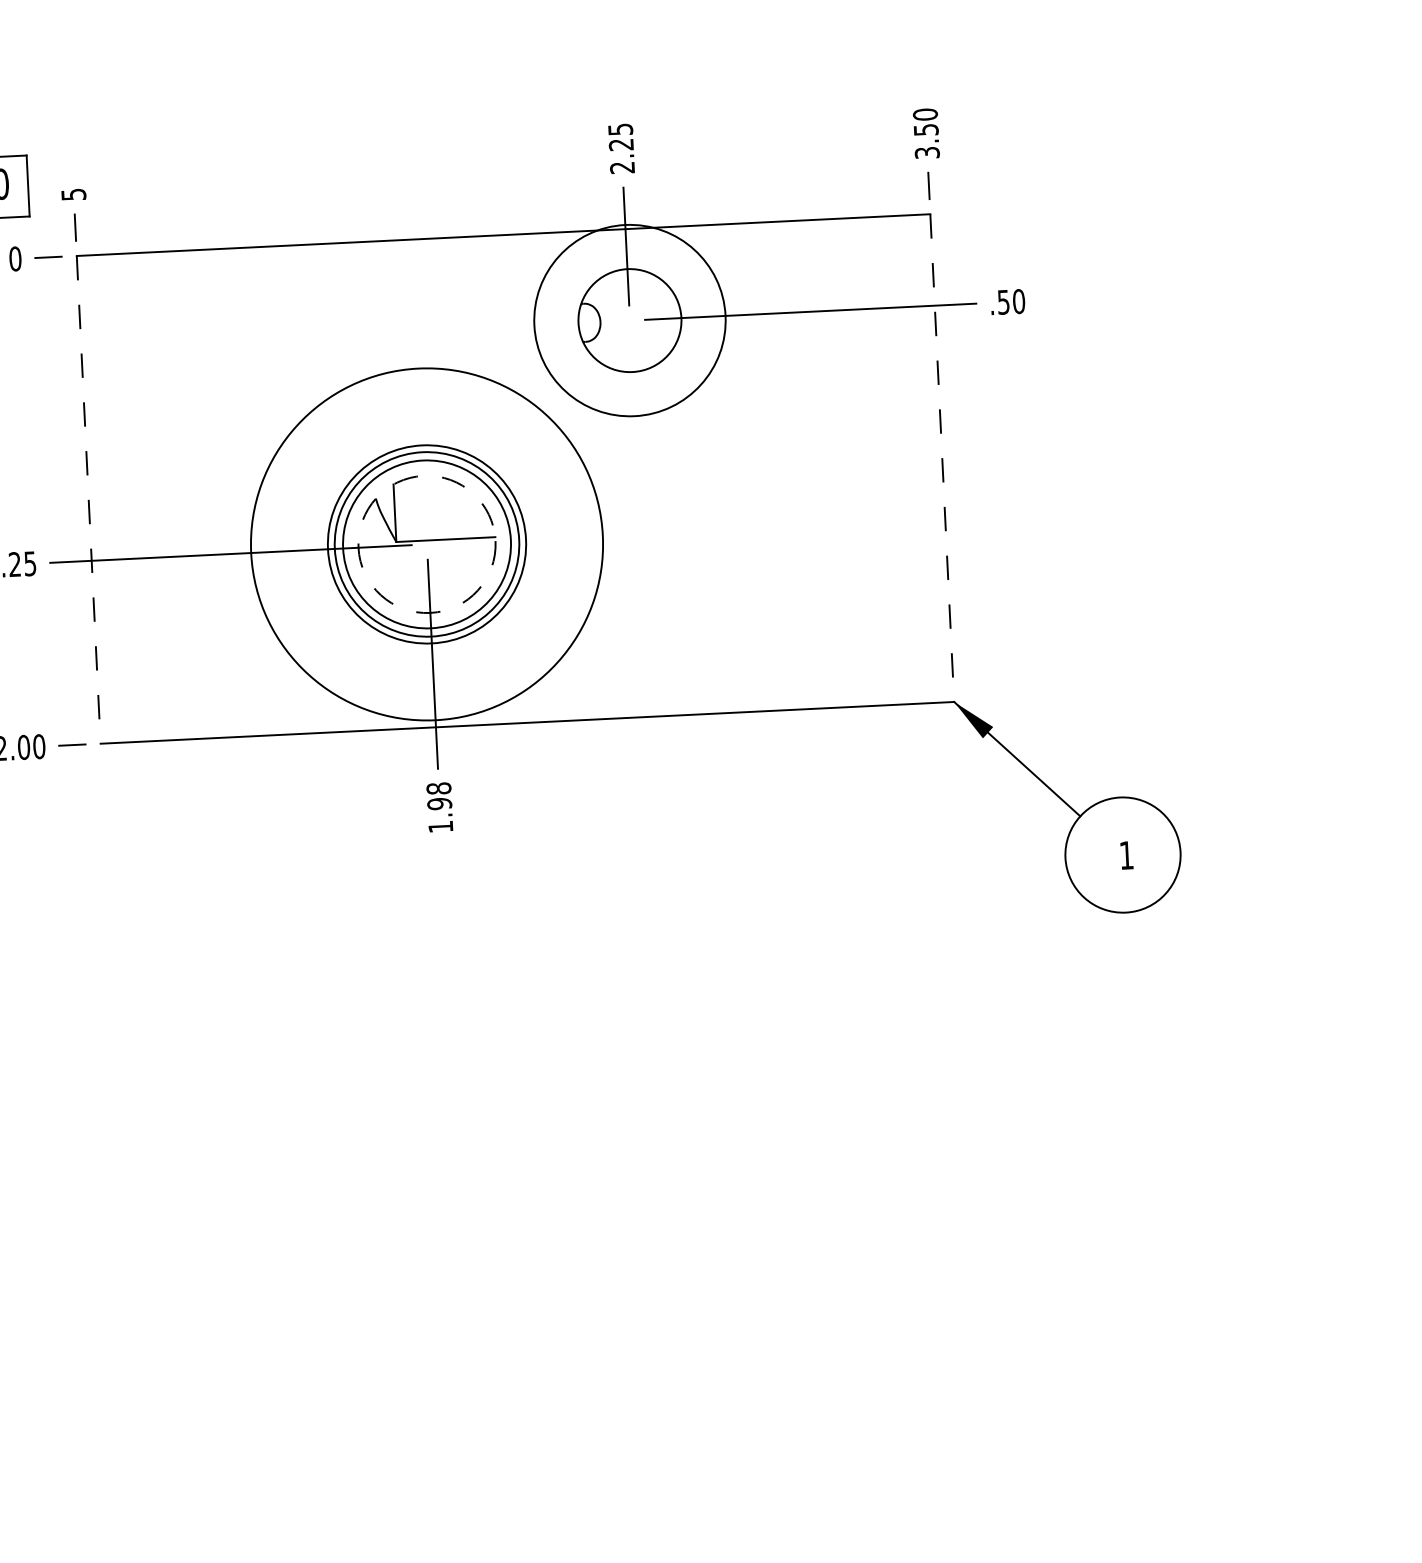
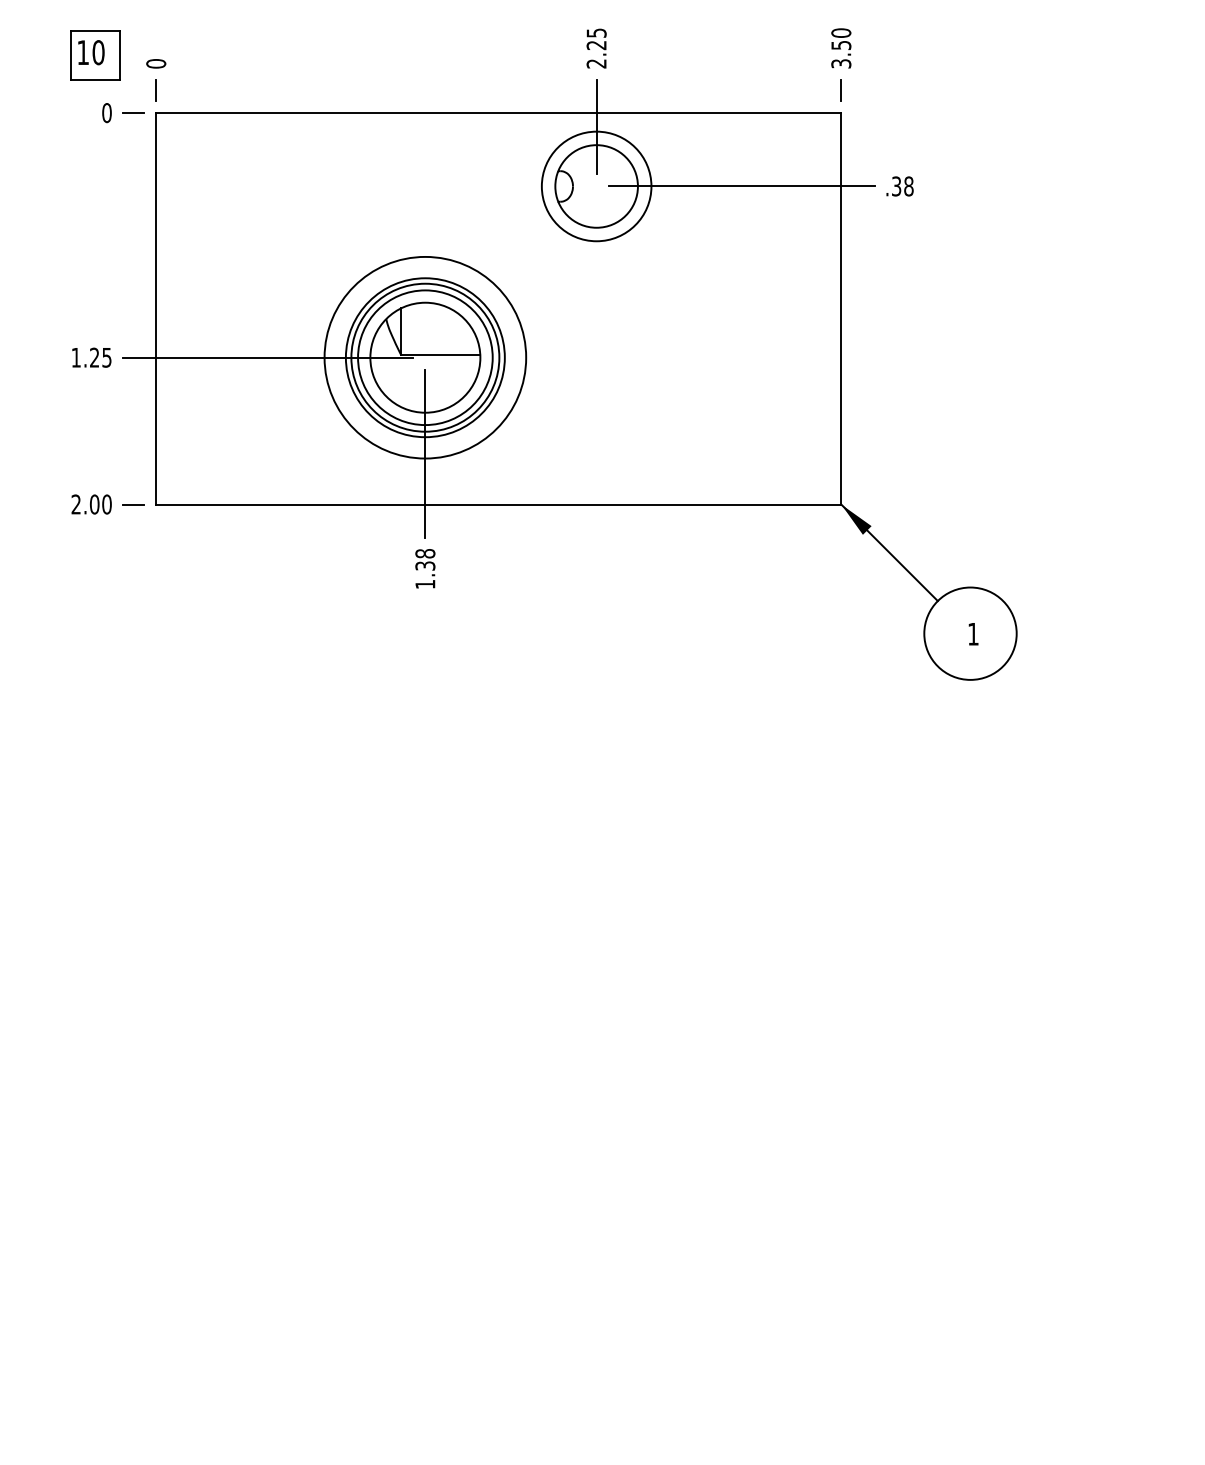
text: (74, 194) -> (156, 63), 5 -> 0
text: (1011, 302) -> (902, 186), .50 -> .38
circle: (629, 320) -> (596, 186), size x0.71
line: (942, 457) -> (841, 308), dashed -> solid
line: (89, 499) -> (156, 308), dashed -> solid
circle: (427, 544) -> (425, 357), dashed -> solid
circle: (427, 544) -> (425, 357), size x0.71
text: (439, 803) -> (425, 565), 1.98 -> 1.38

